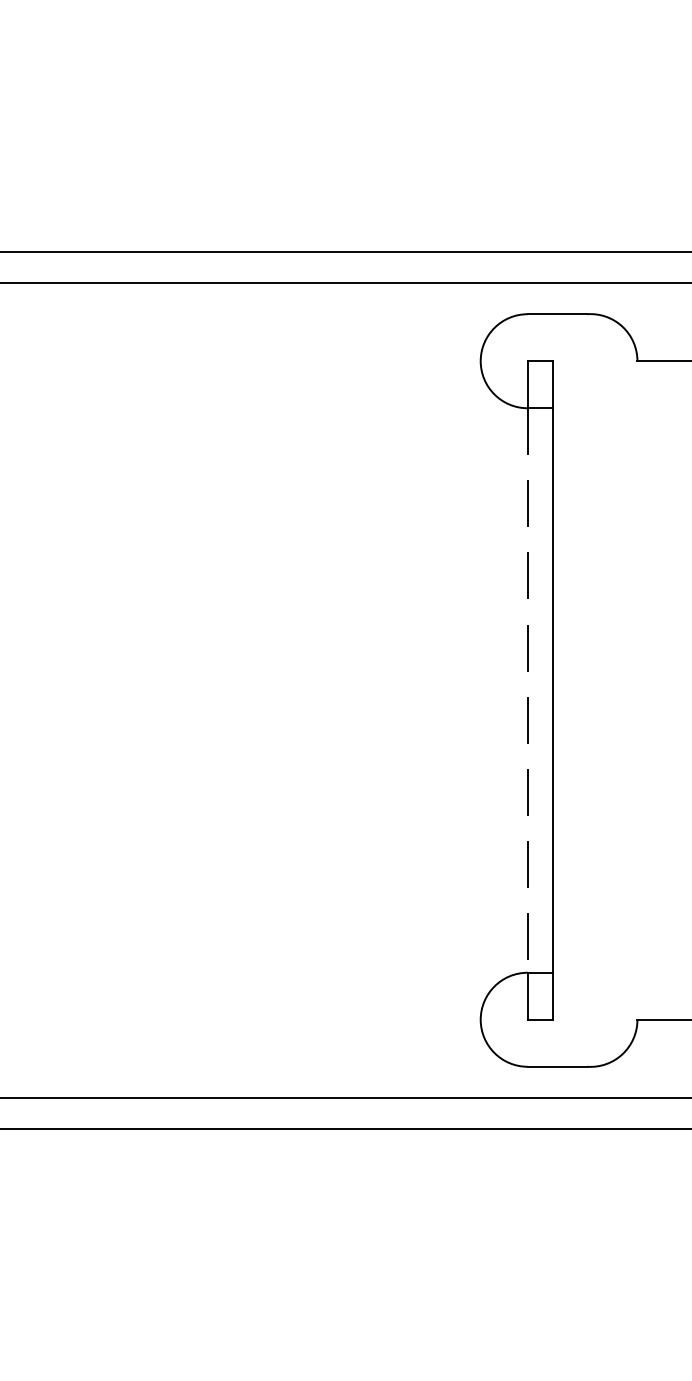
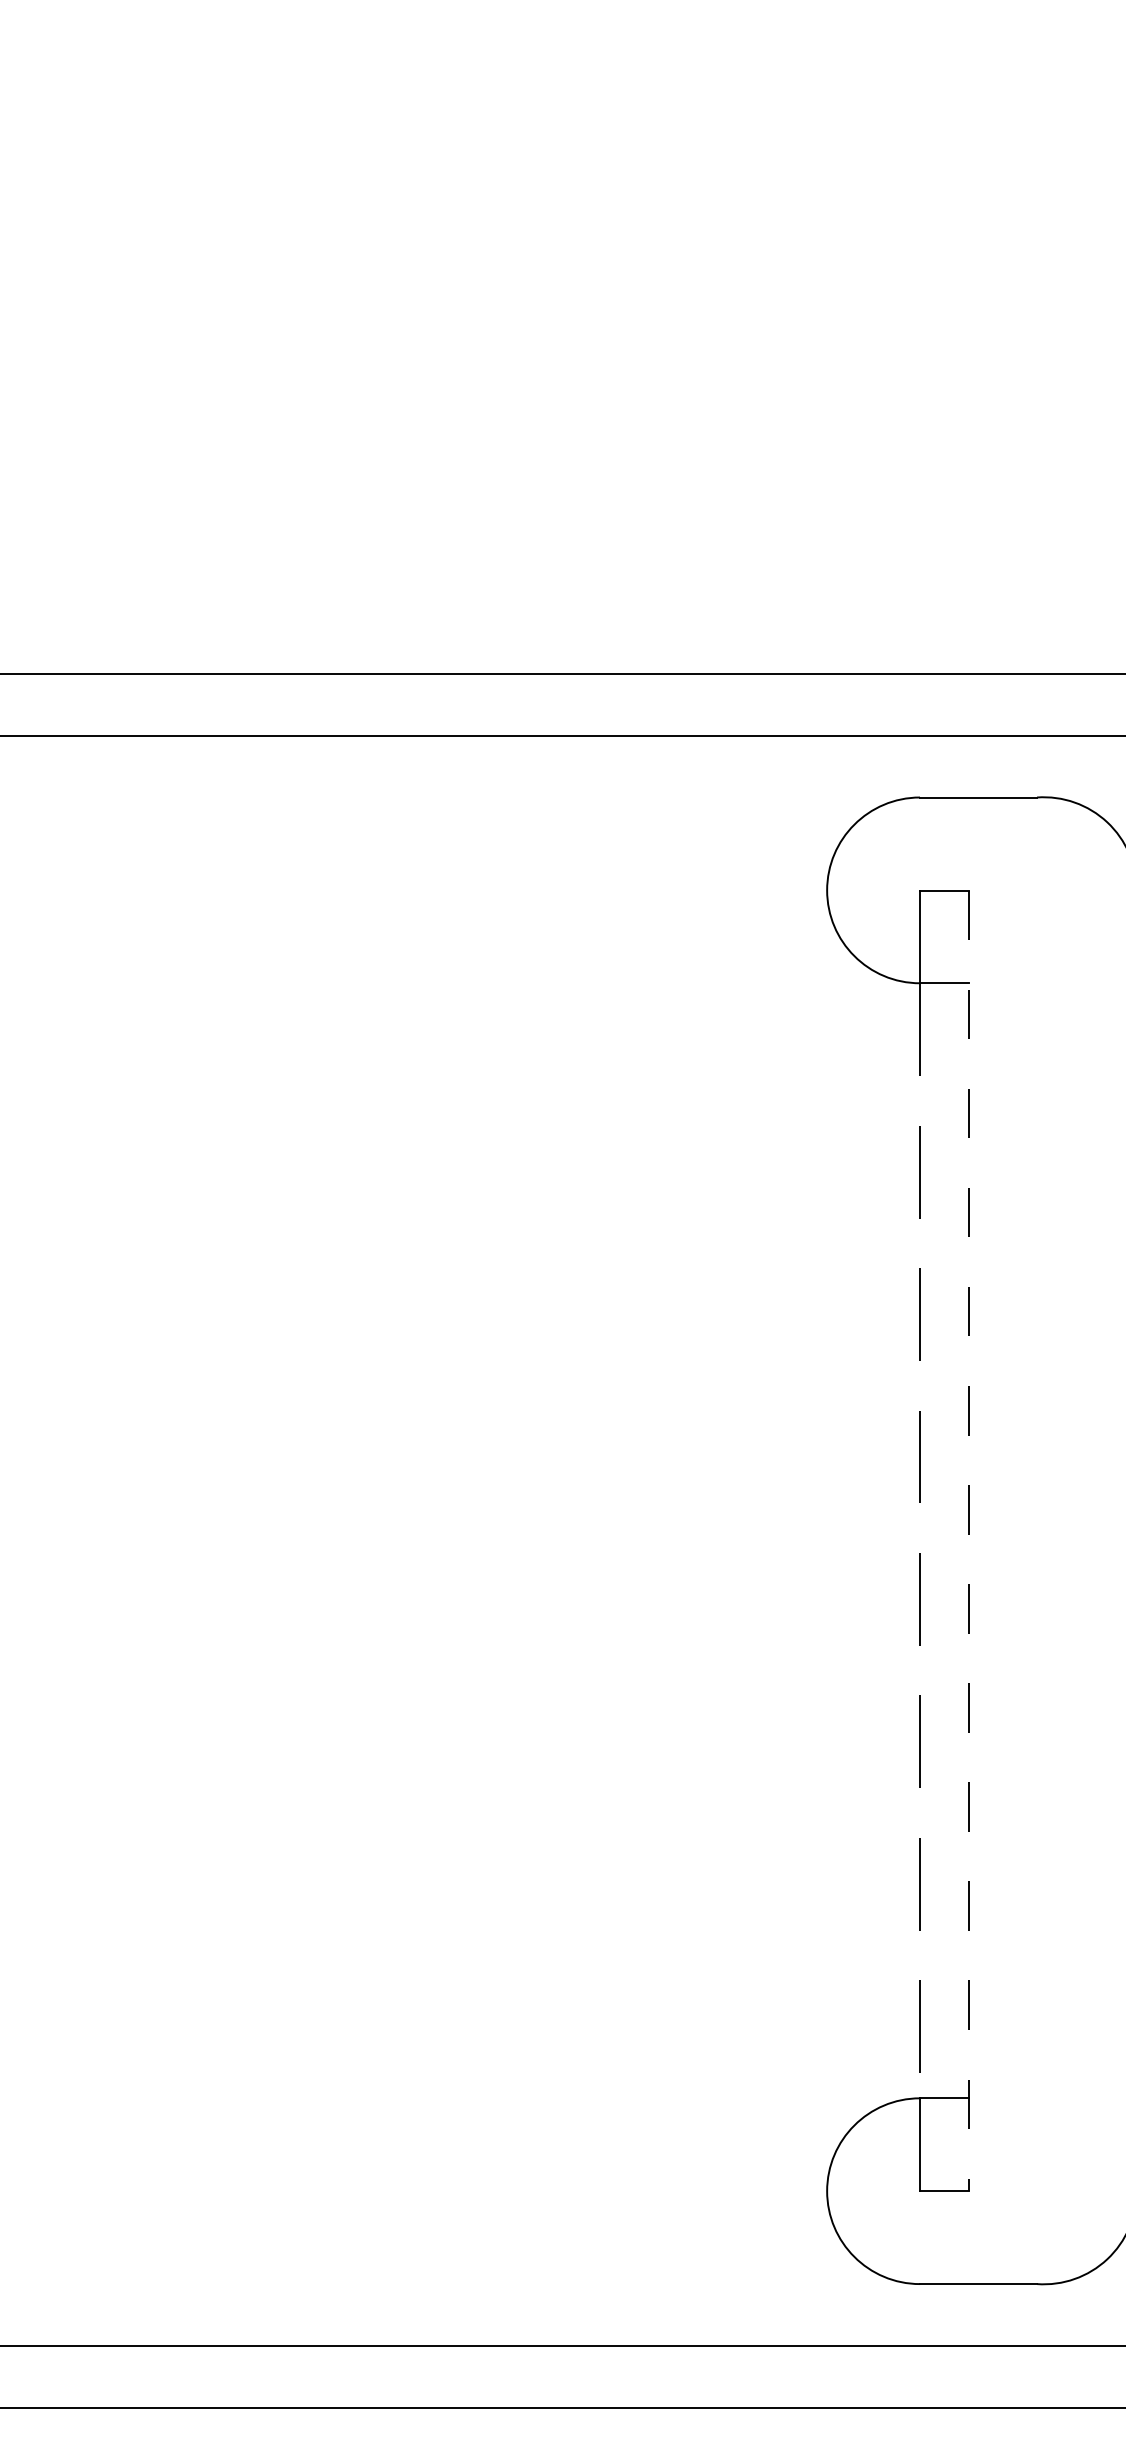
line: (552, 691) -> (968, 1542), solid -> dashed

